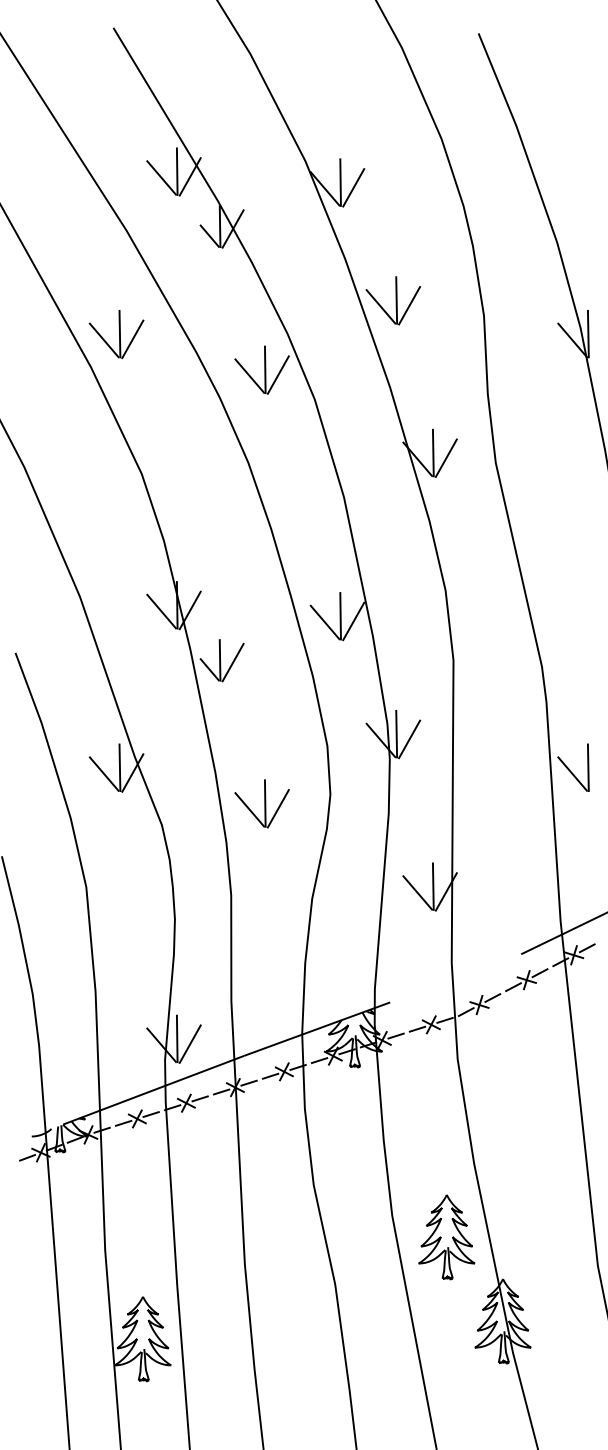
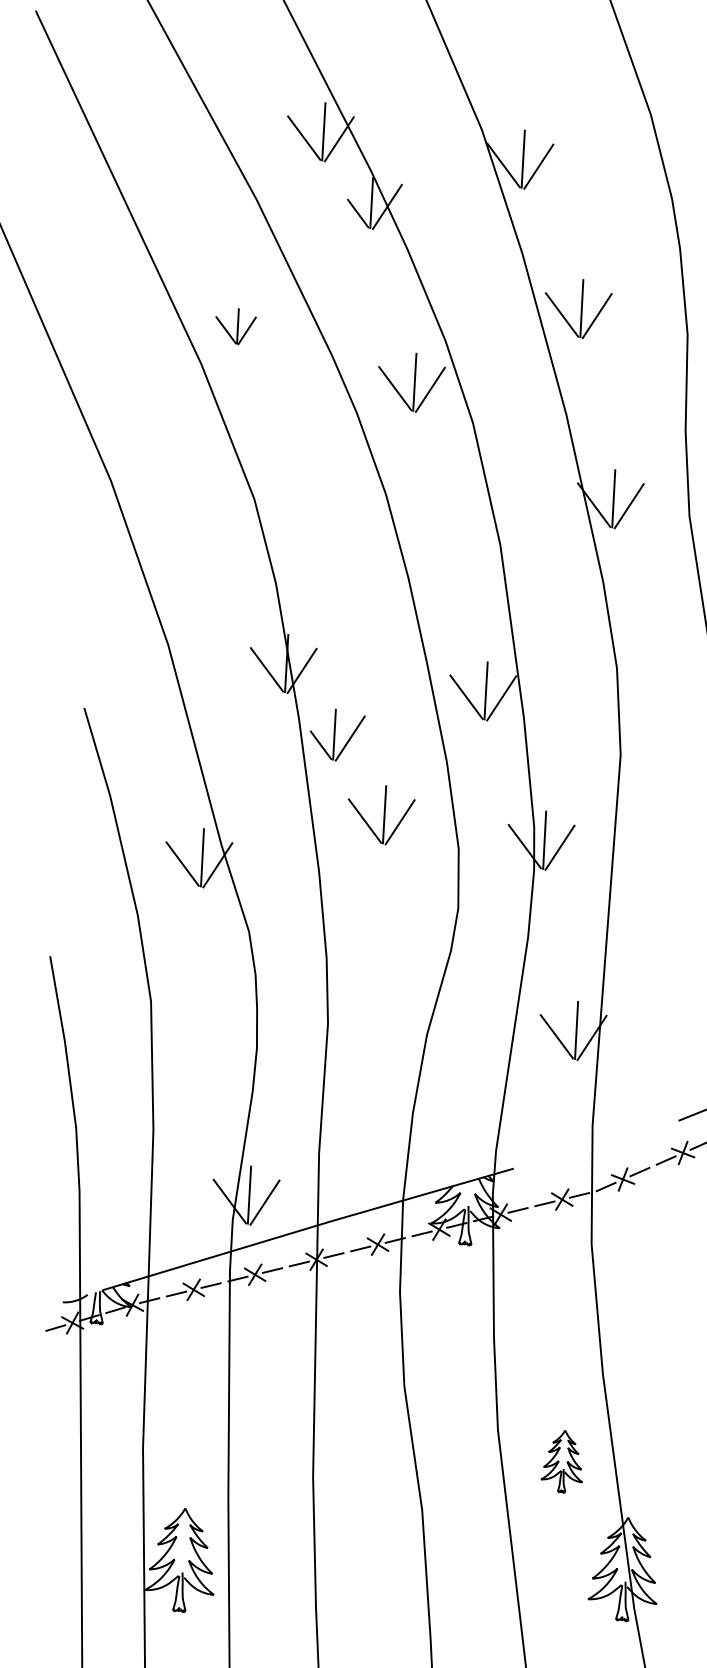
part: (116, 334) -> (235, 326), size x0.6
part: (261, 803) -> (379, 814), moved
part: (446, 1237) -> (562, 1461), size x0.6

